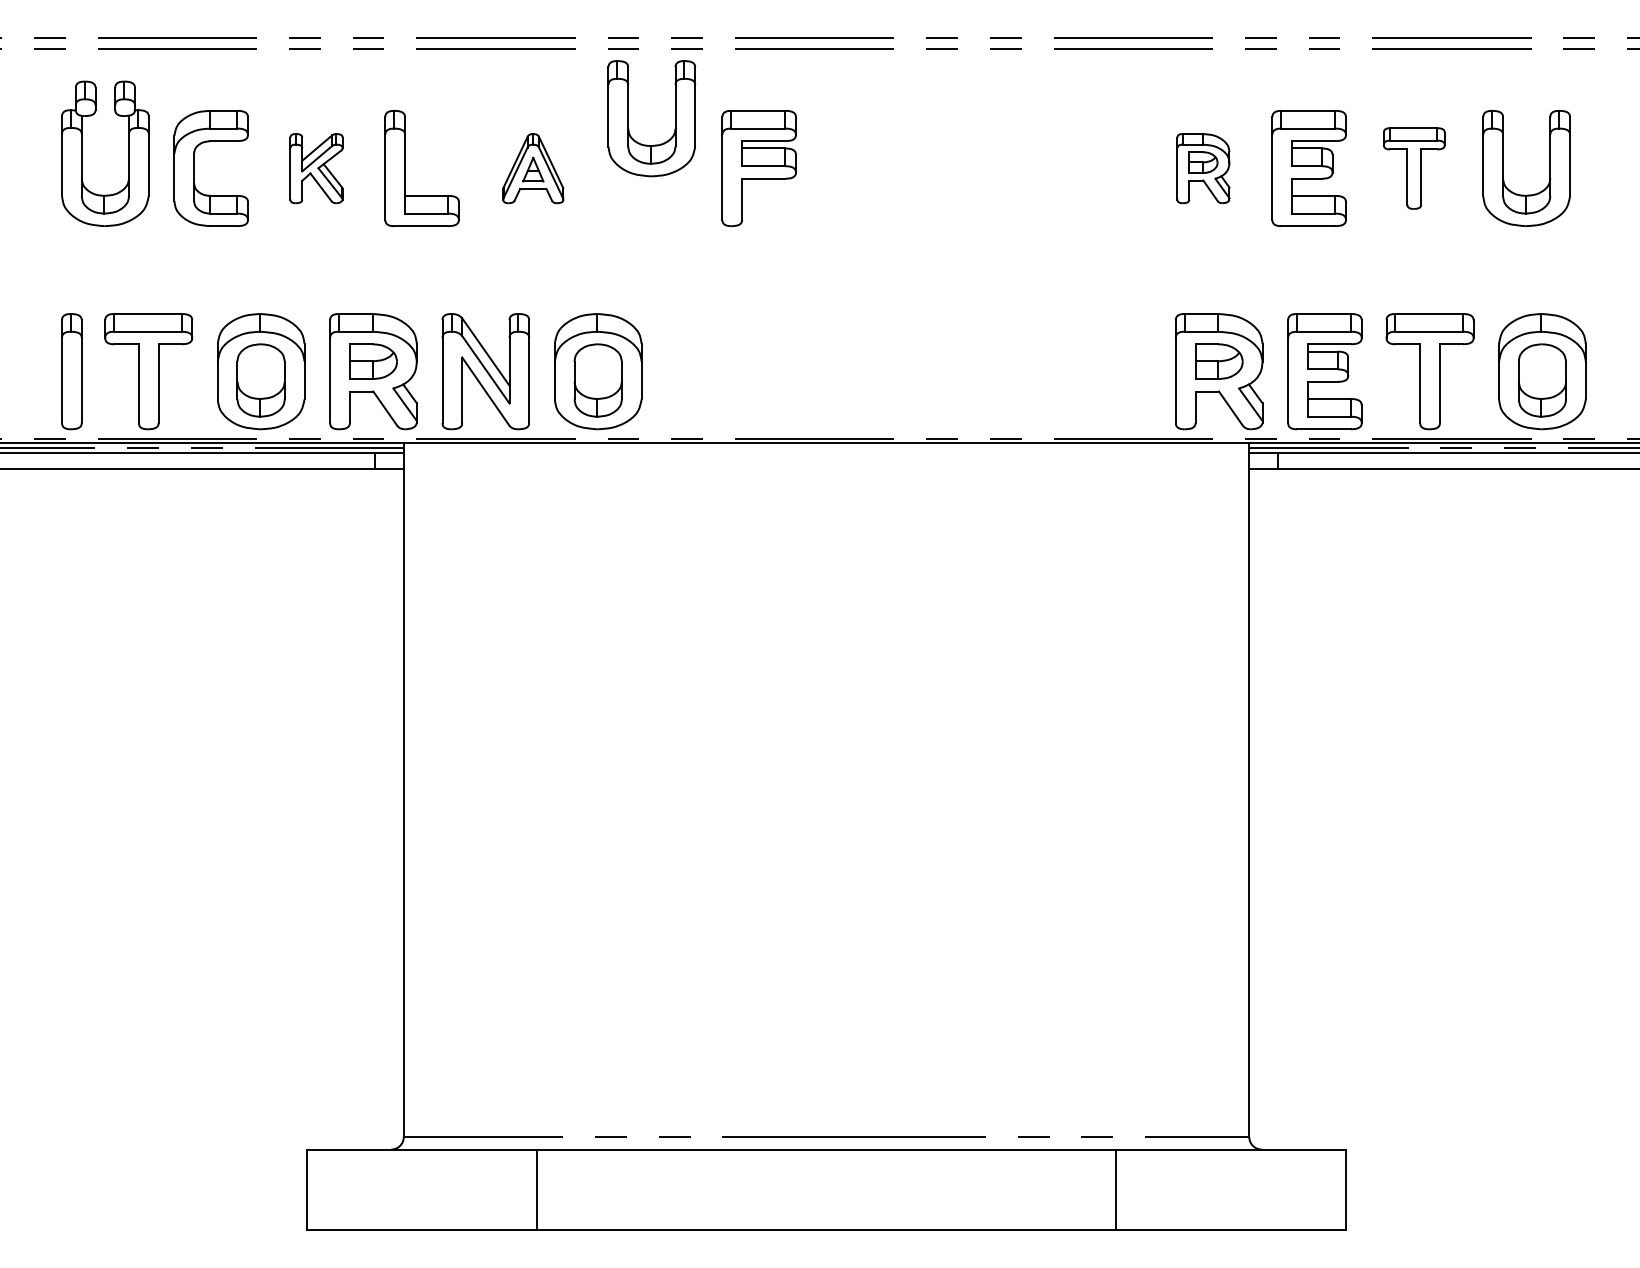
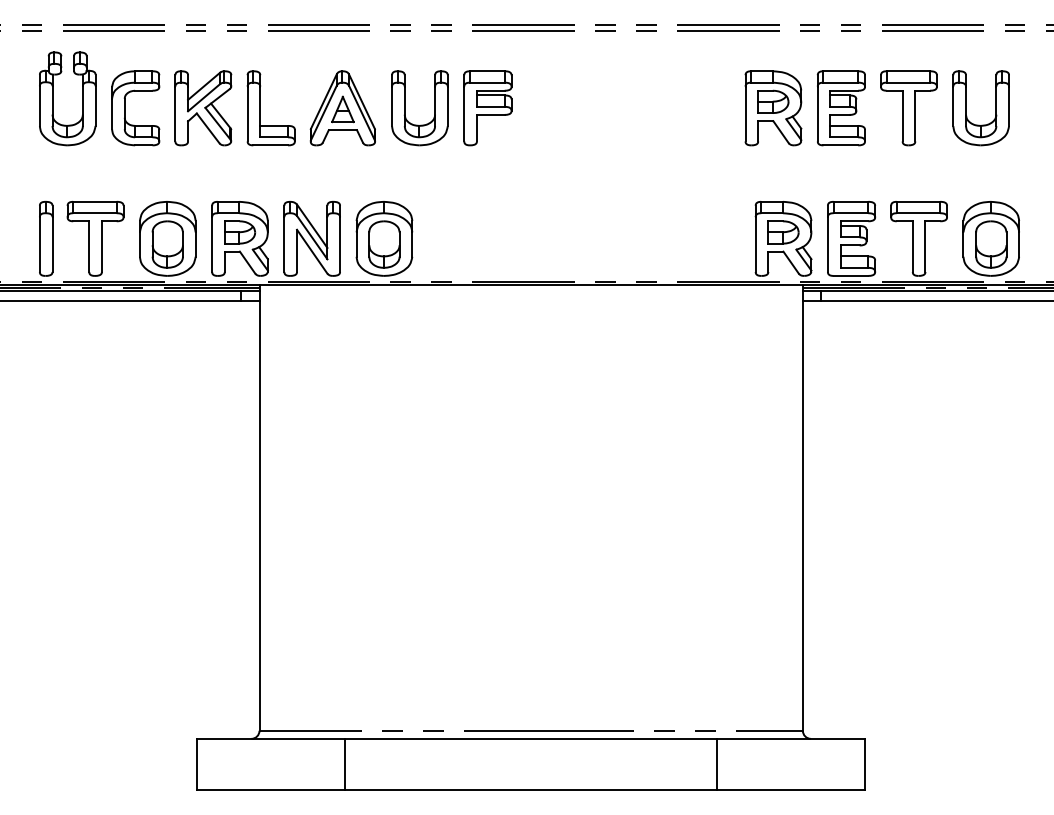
part: (629, 118) -> (405, 108), moved
part: (316, 168) -> (203, 108), size x1.67
part: (532, 168) -> (342, 108), size x1.67
part: (1203, 168) -> (773, 108), size x1.67
part: (1413, 168) -> (908, 108), size x1.43

